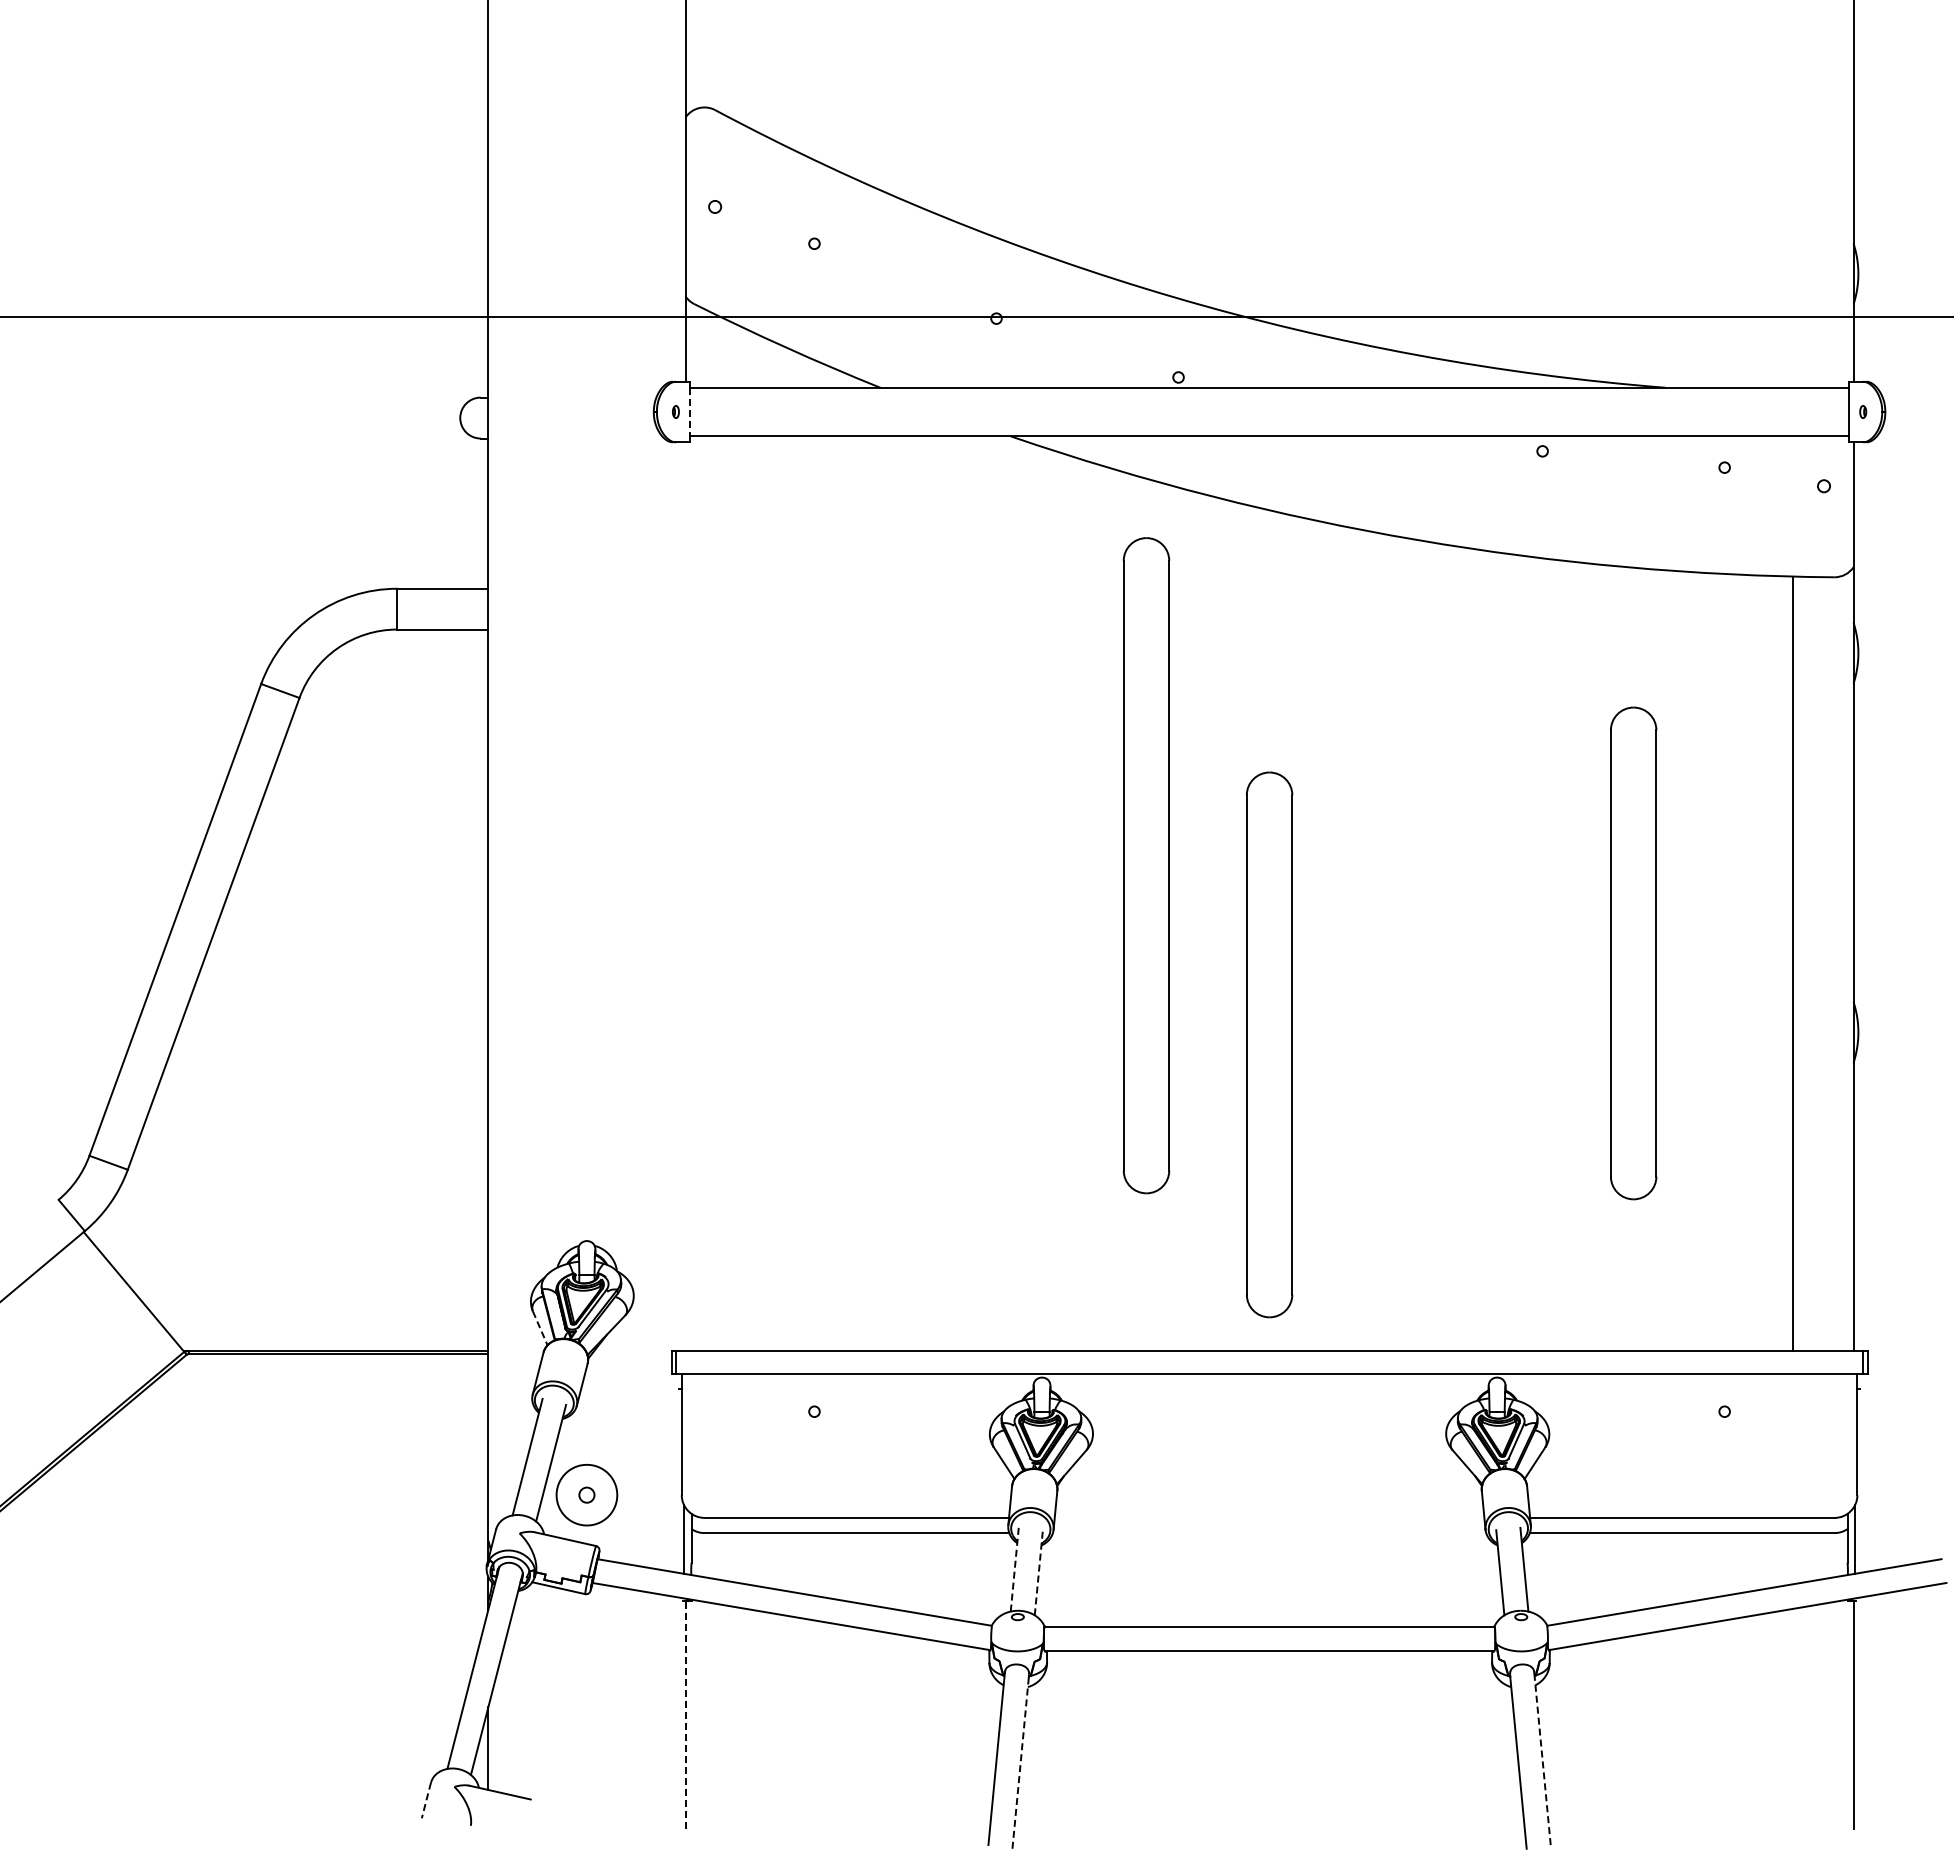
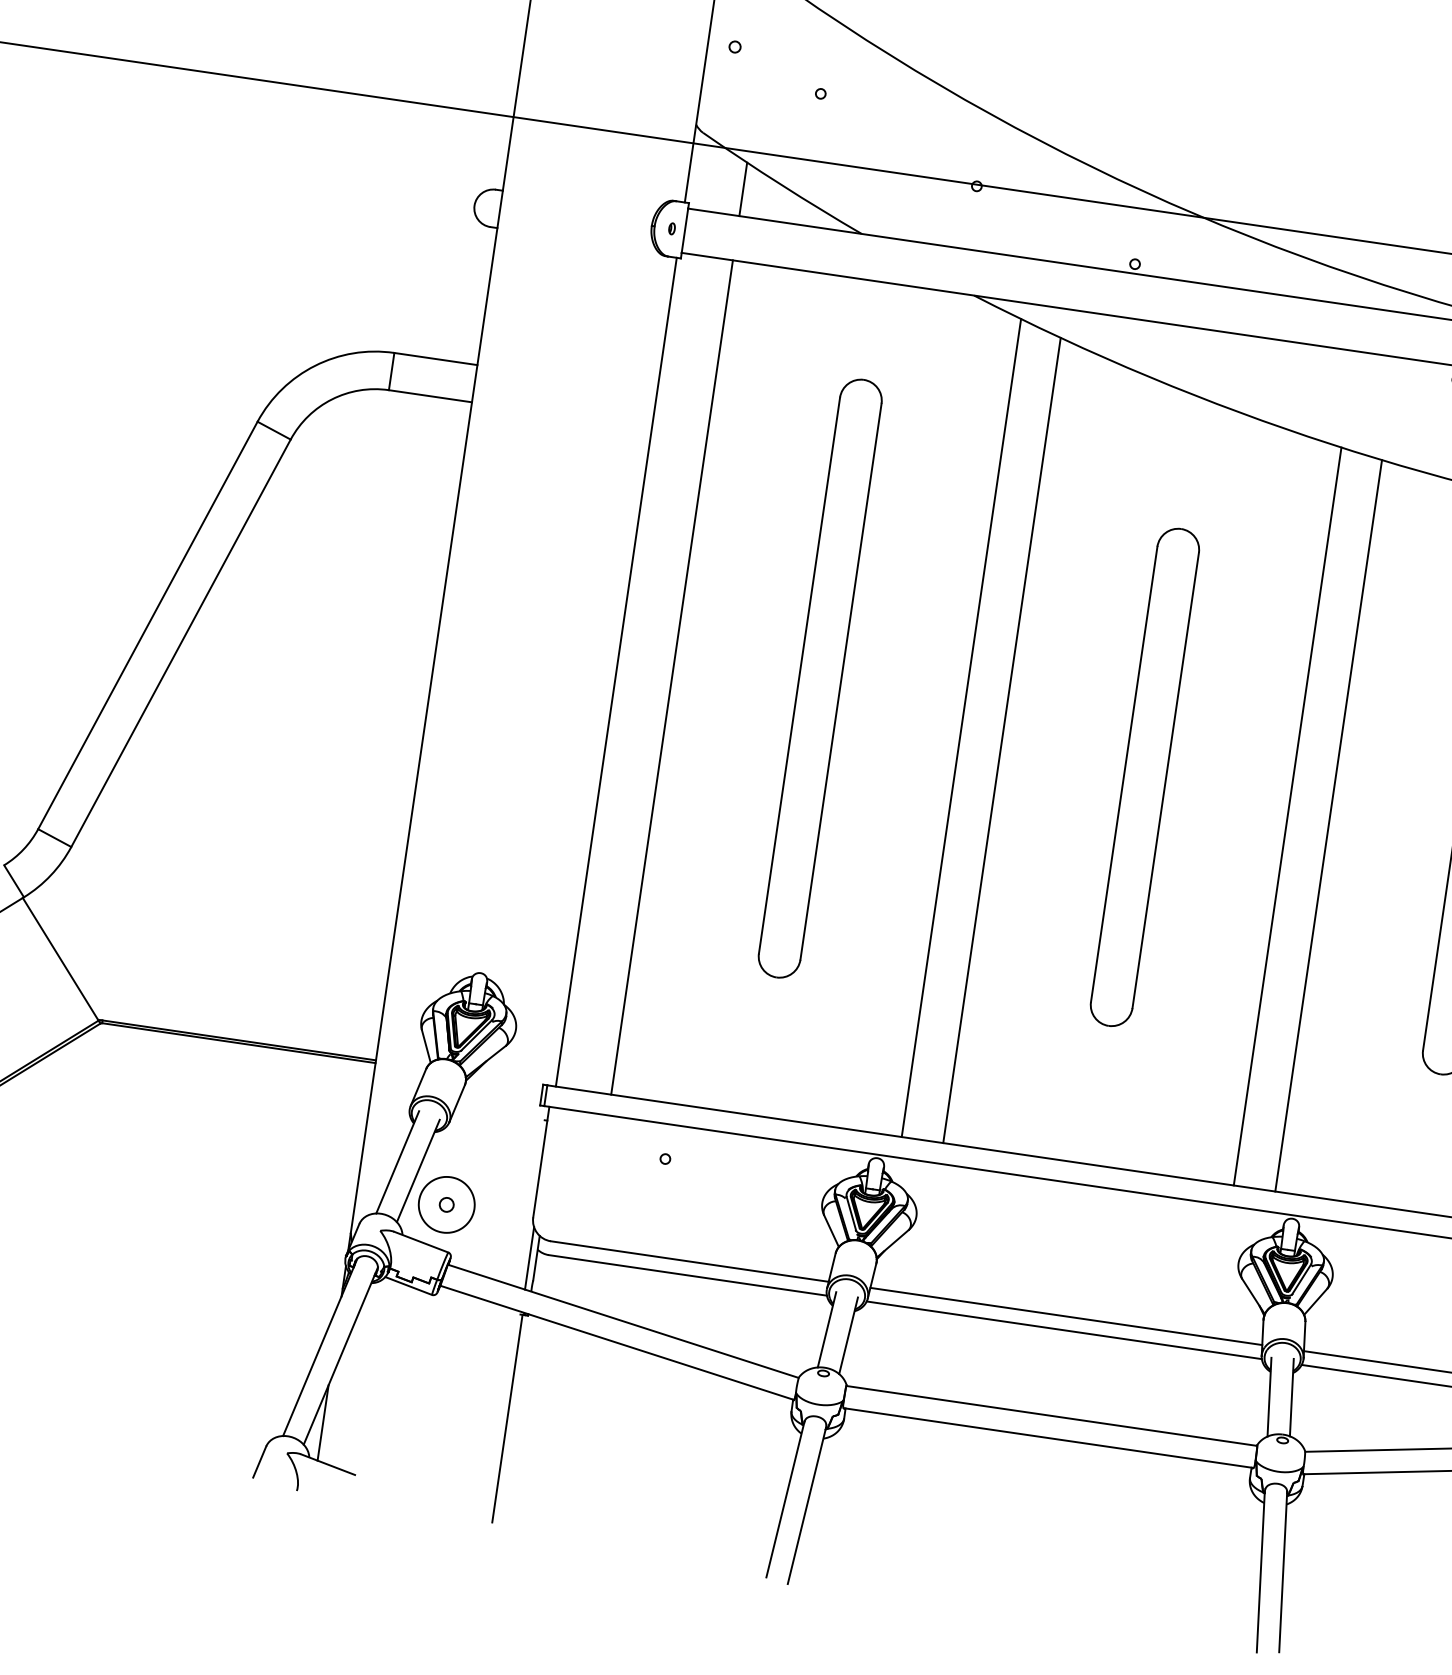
line: (746, 358) -> (743, 189), added
line: (690, 412) -> (685, 231), dashed -> solid
part: (1146, 865) -> (820, 678), moved
line: (746, 893) -> (672, 677), added
line: (685, 896) -> (616, 671), added
line: (1064, 902) -> (961, 727), added
line: (1110, 909) -> (1002, 740), added
line: (1428, 946) -> (1287, 816), added
line: (1474, 950) -> (1328, 826), added
part: (1269, 1044) -> (1144, 777), moved
line: (540, 1328) -> (426, 1046), dashed -> solid
line: (1269, 1517) -> (1066, 1316), added
line: (1269, 1533) -> (1064, 1330), added
line: (1014, 1570) -> (826, 1330), dashed -> solid
line: (1038, 1572) -> (848, 1335), dashed -> solid
line: (685, 1715) -> (507, 1418), dashed -> solid
line: (1542, 1757) -> (1283, 1571), dashed -> solid
line: (1020, 1761) -> (806, 1505), dashed -> solid
line: (426, 1801) -> (259, 1462), dashed -> solid

